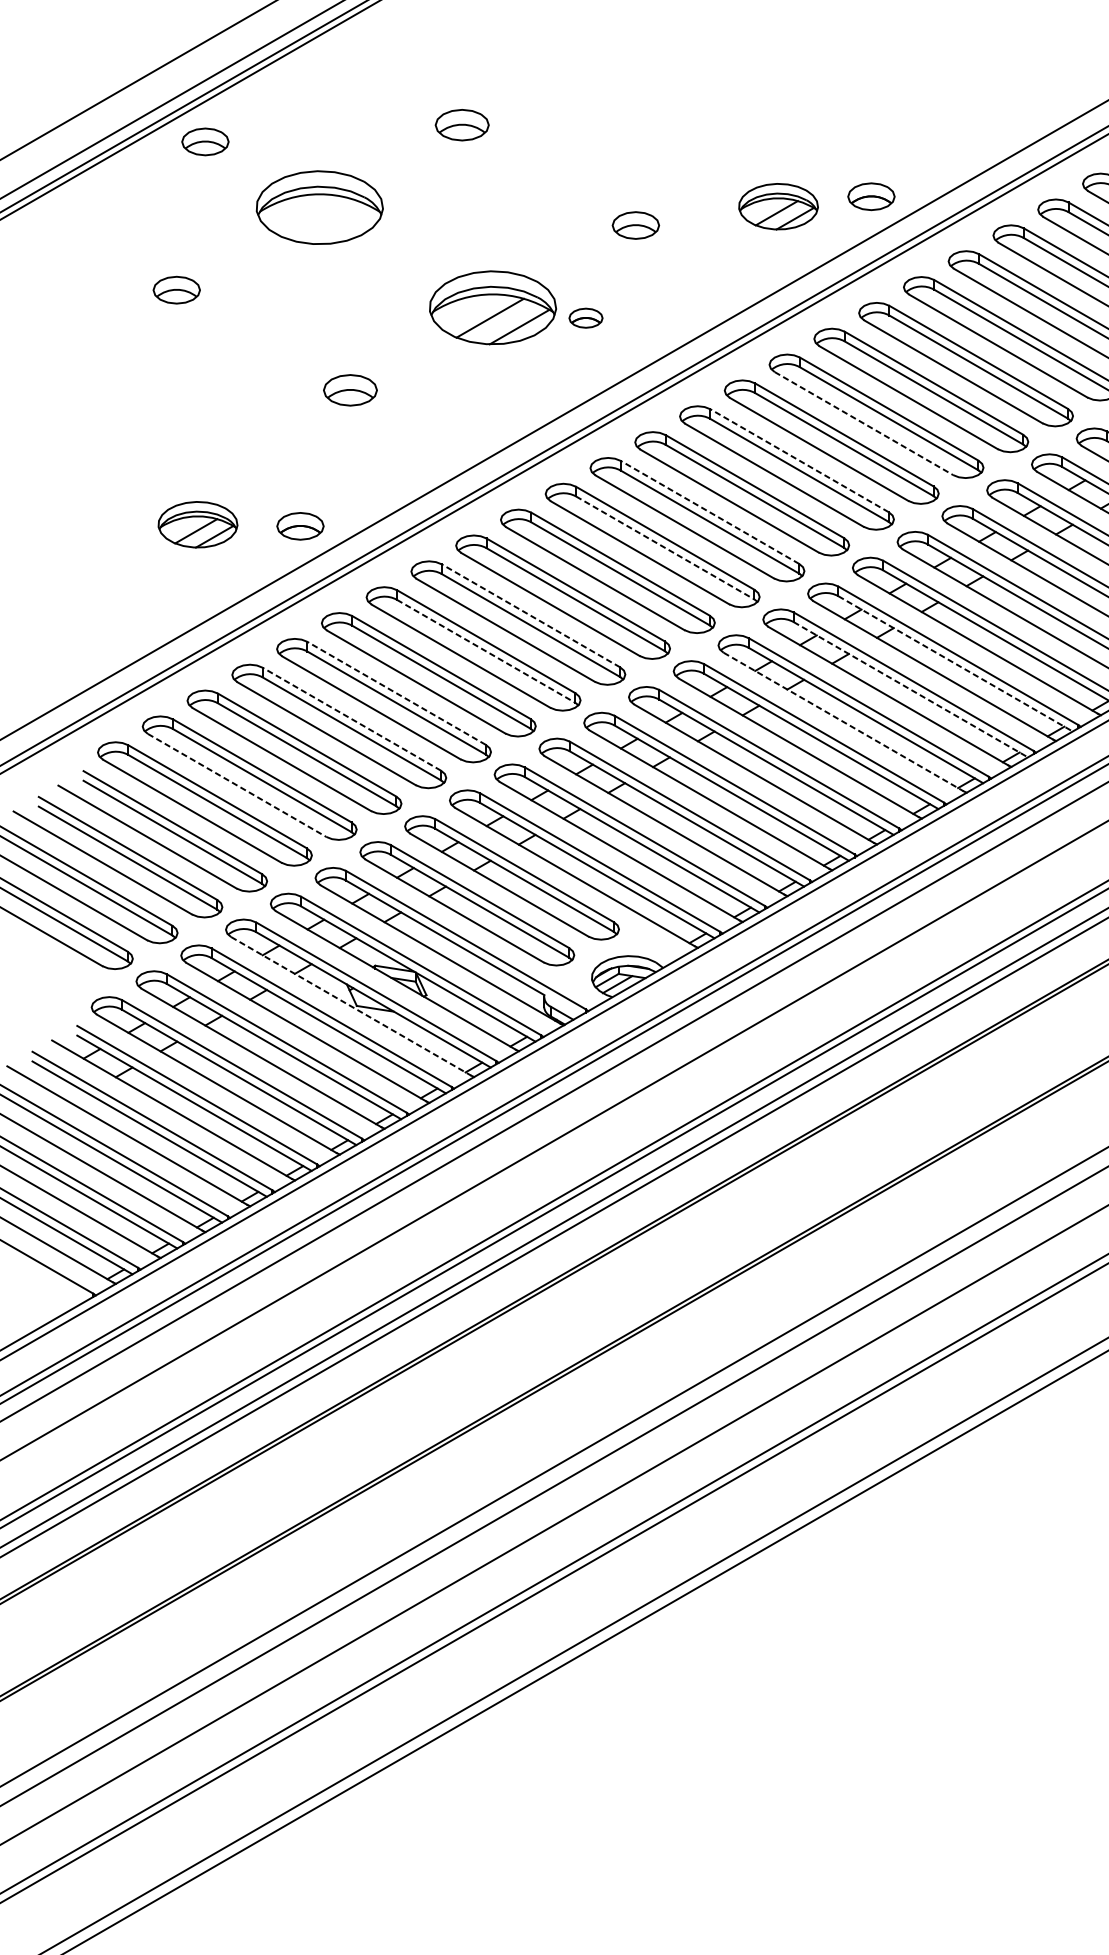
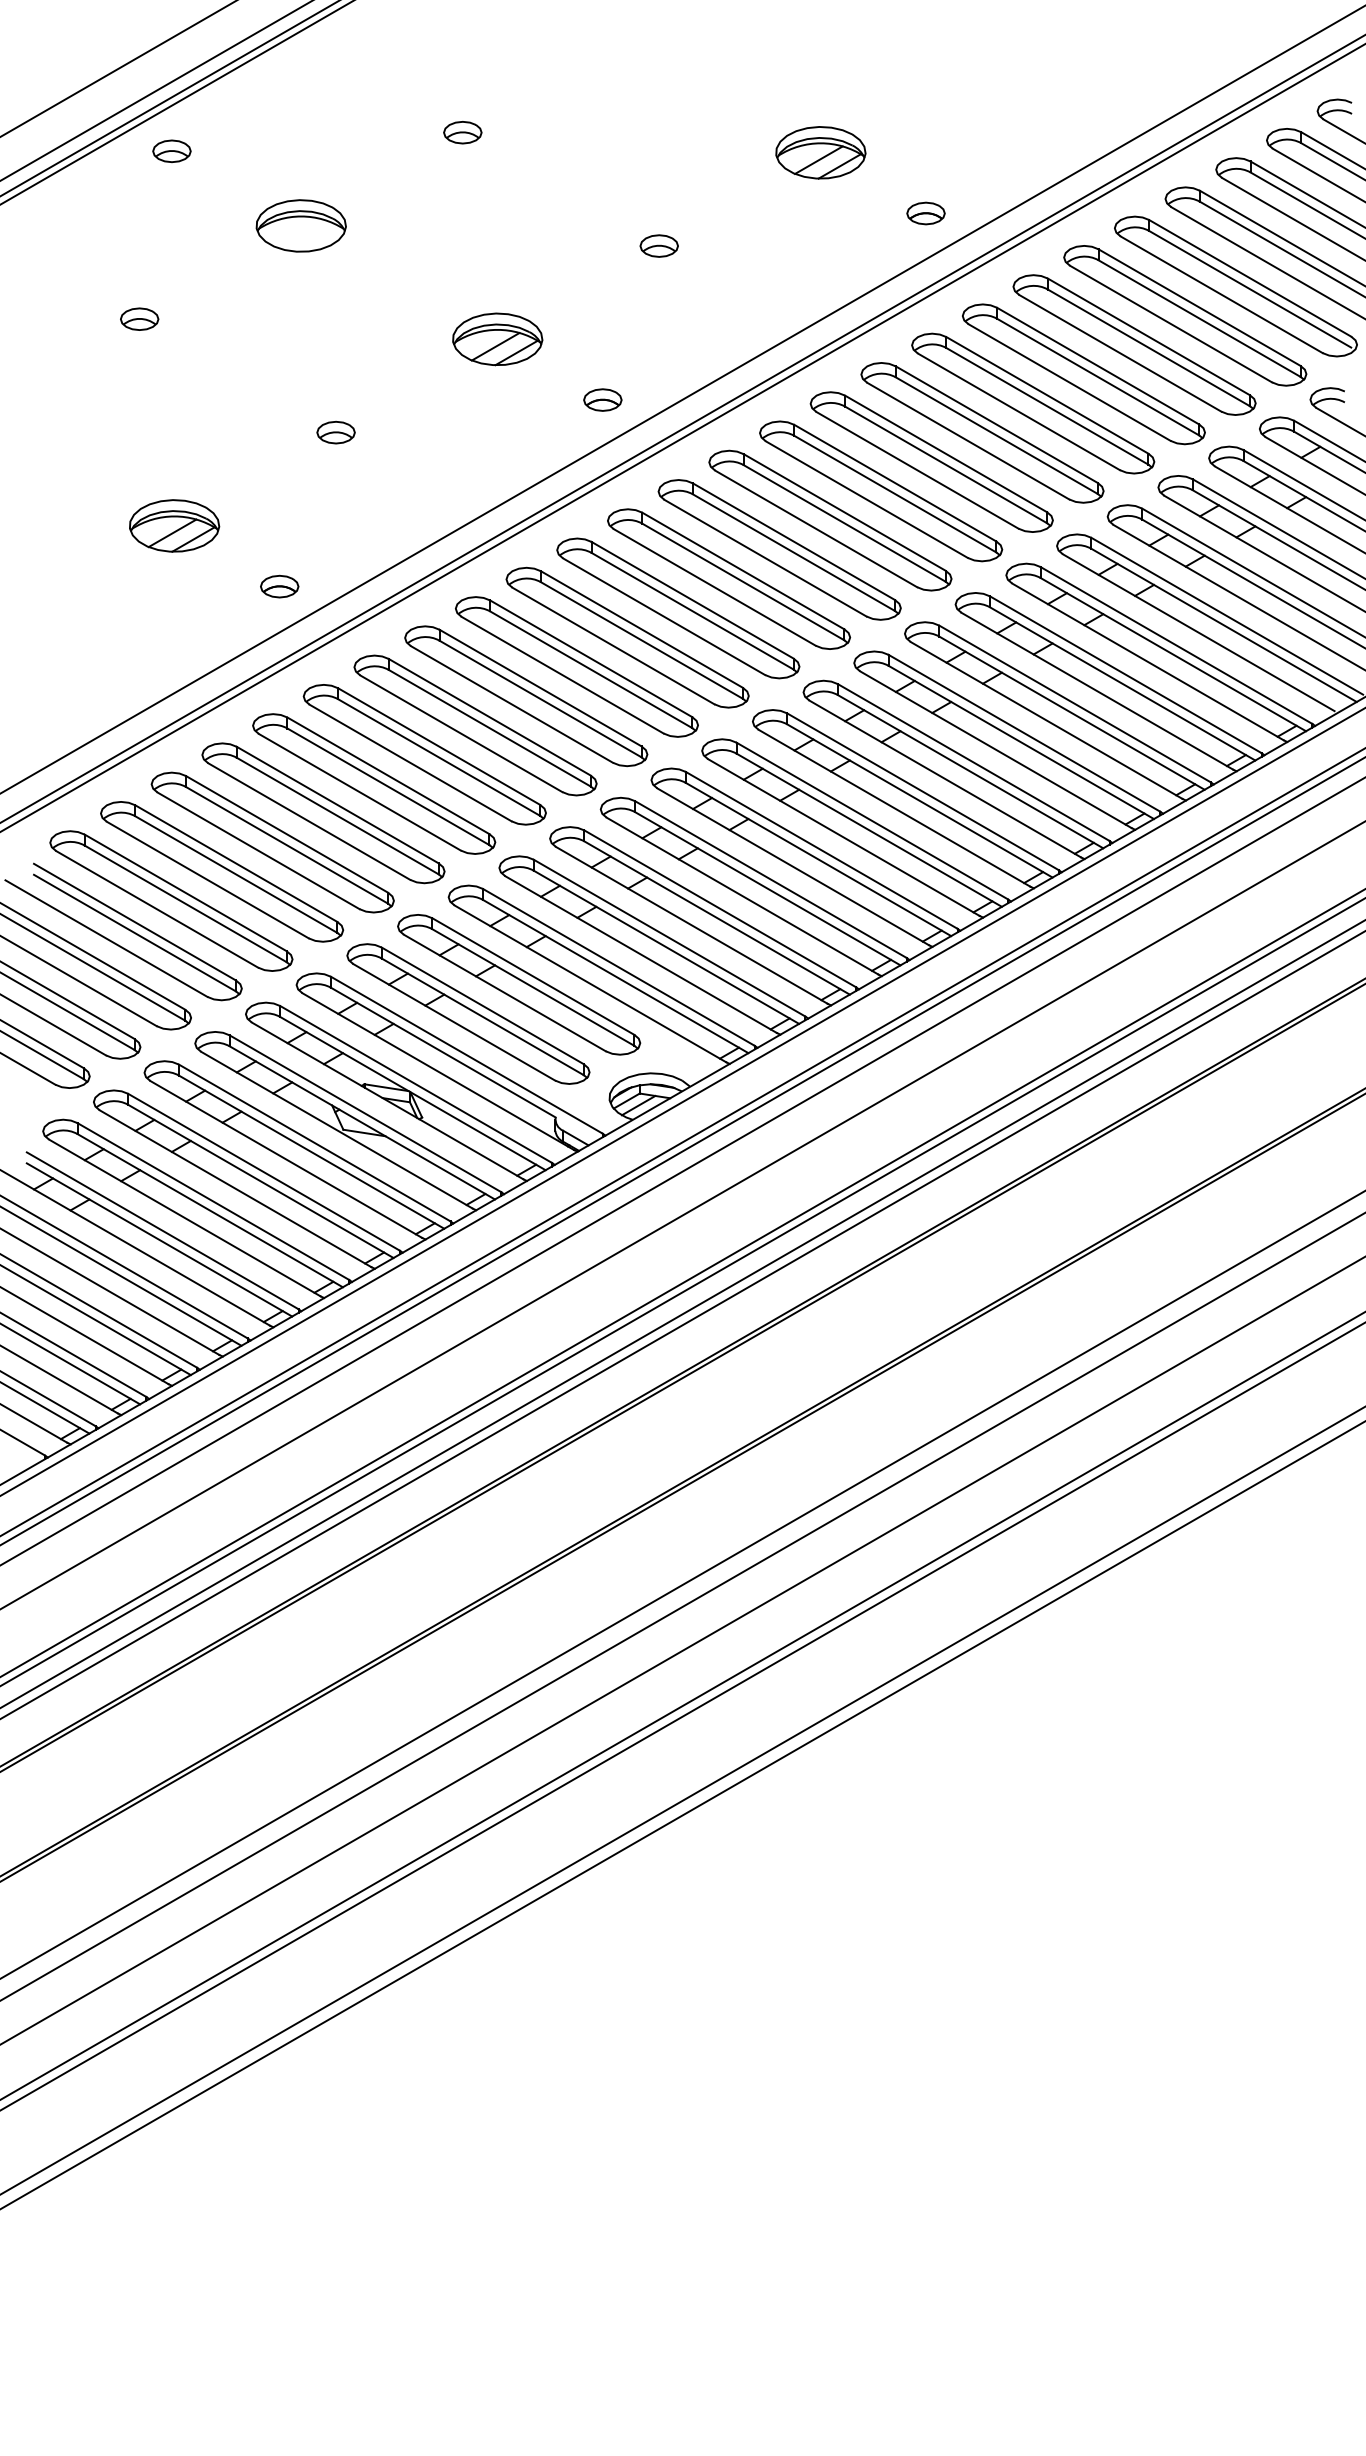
part: (462, 125) -> (462, 132), size x0.62
part: (205, 141) -> (171, 150), size x0.71
part: (870, 196) -> (925, 213), size x0.71
part: (778, 206) -> (820, 152), moved
part: (318, 207) -> (300, 225), size x0.62
part: (635, 224) -> (658, 245), size x0.71
part: (176, 289) -> (139, 318), size x0.71
part: (492, 307) -> (497, 339), size x0.62
part: (585, 317) -> (602, 399), moved
part: (349, 390) -> (335, 432), size x0.62
line: (863, 423) -> (917, 470), dashed -> solid
line: (799, 460) -> (844, 512), dashed -> solid
line: (710, 512) -> (743, 570), dashed -> solid
part: (197, 524) -> (174, 525), moved
part: (300, 526) -> (279, 586), size x0.71
line: (665, 548) -> (692, 611), dashed -> solid
line: (530, 616) -> (540, 688), dashed -> solid
line: (485, 651) -> (489, 728), dashed -> solid
line: (955, 663) -> (1021, 742), dashed -> solid
line: (911, 689) -> (971, 771), dashed -> solid
line: (396, 693) -> (388, 775), dashed -> solid
line: (351, 719) -> (337, 805), dashed -> solid
line: (843, 722) -> (894, 808), dashed -> solid
line: (236, 785) -> (207, 880), dashed -> solid
line: (350, 1006) -> (336, 1130), dashed -> solid

